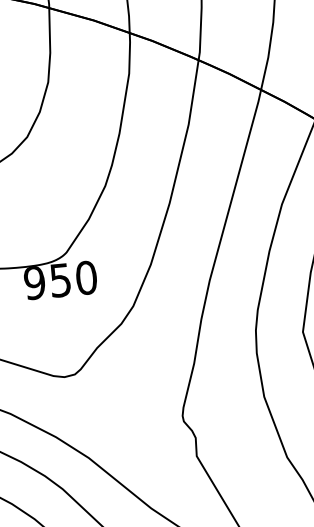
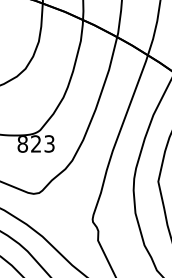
text: (59, 279) -> (35, 143), 950 -> 823

